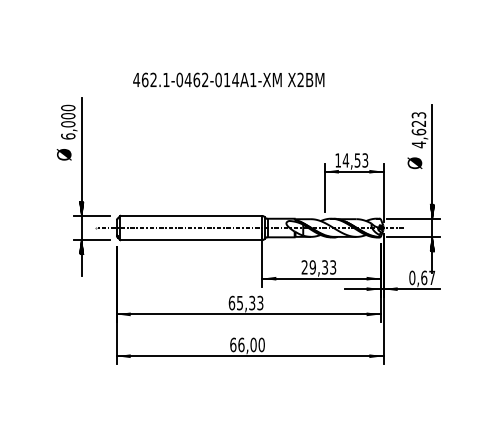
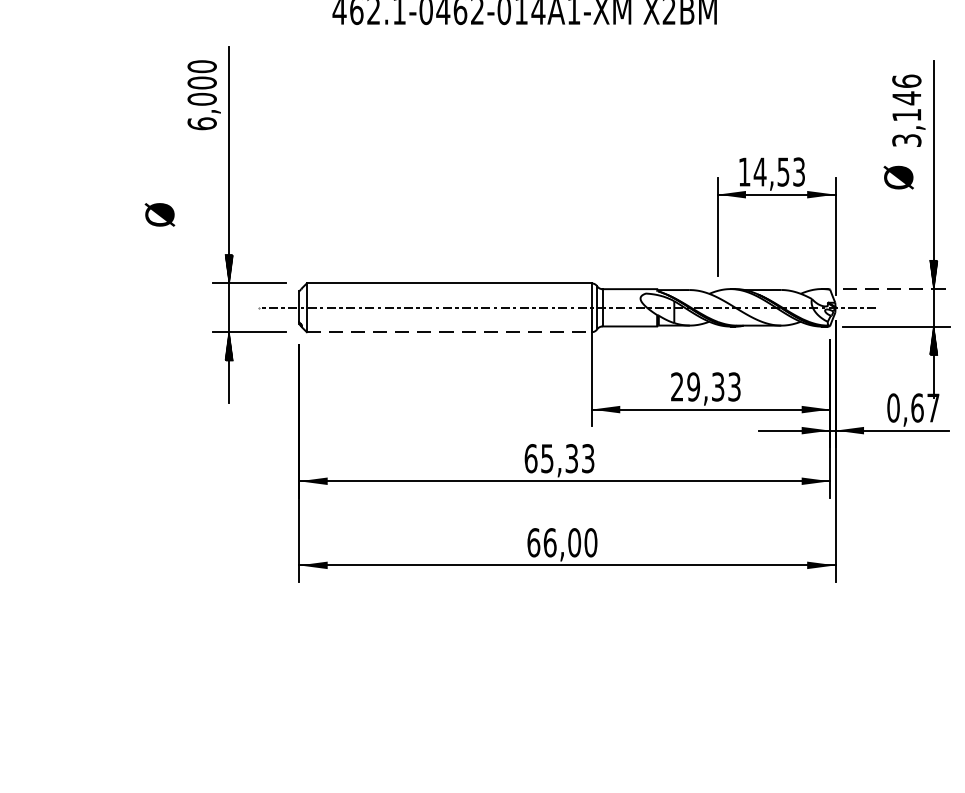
text: (418, 130) -> (905, 111), 4,623 -> 3,146
text: (63, 154) -> (158, 214), moved
line: (413, 218) -> (895, 288), solid -> dashed
line: (191, 240) -> (449, 332), solid -> dashed

